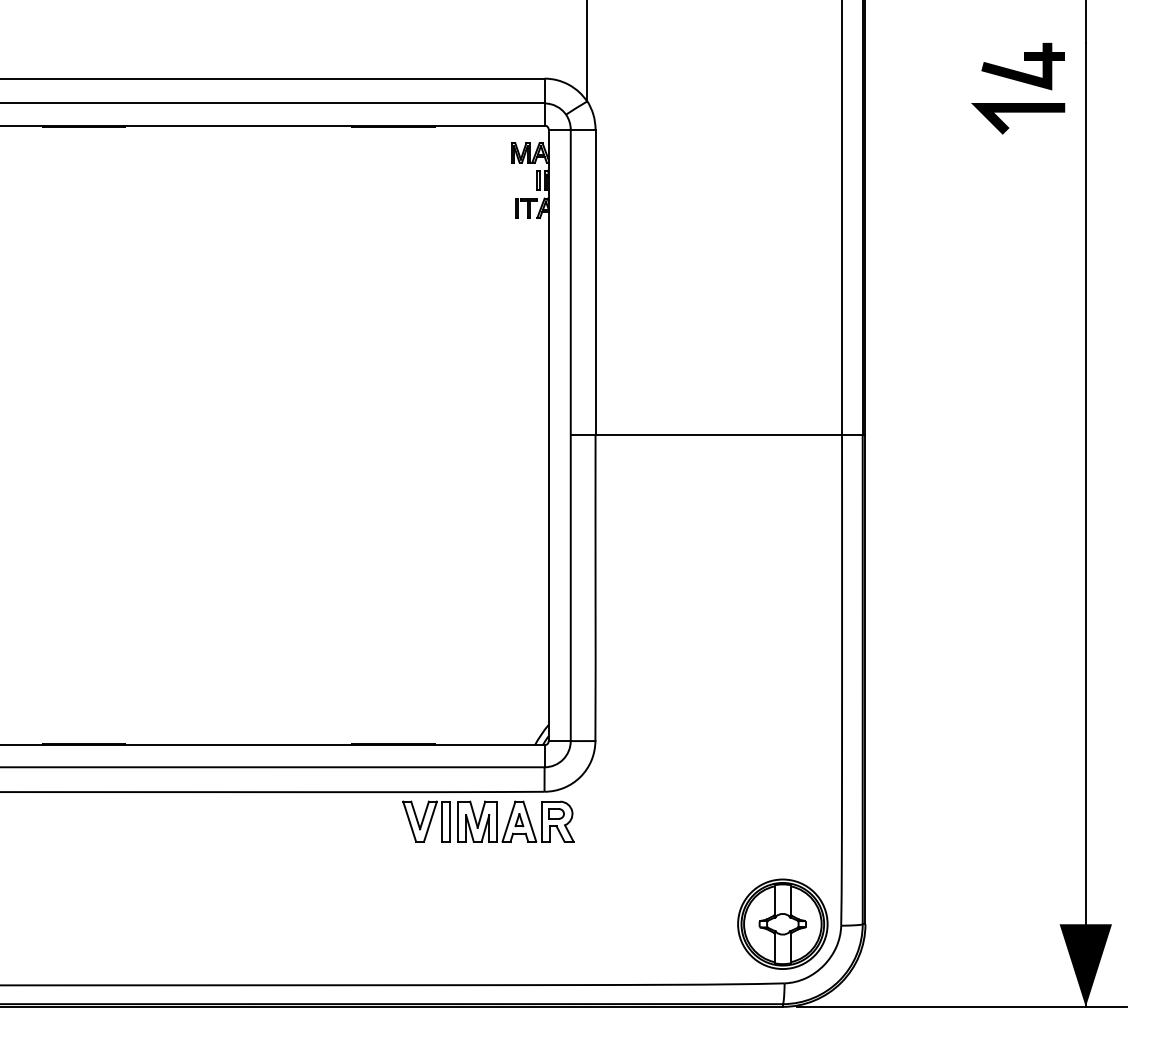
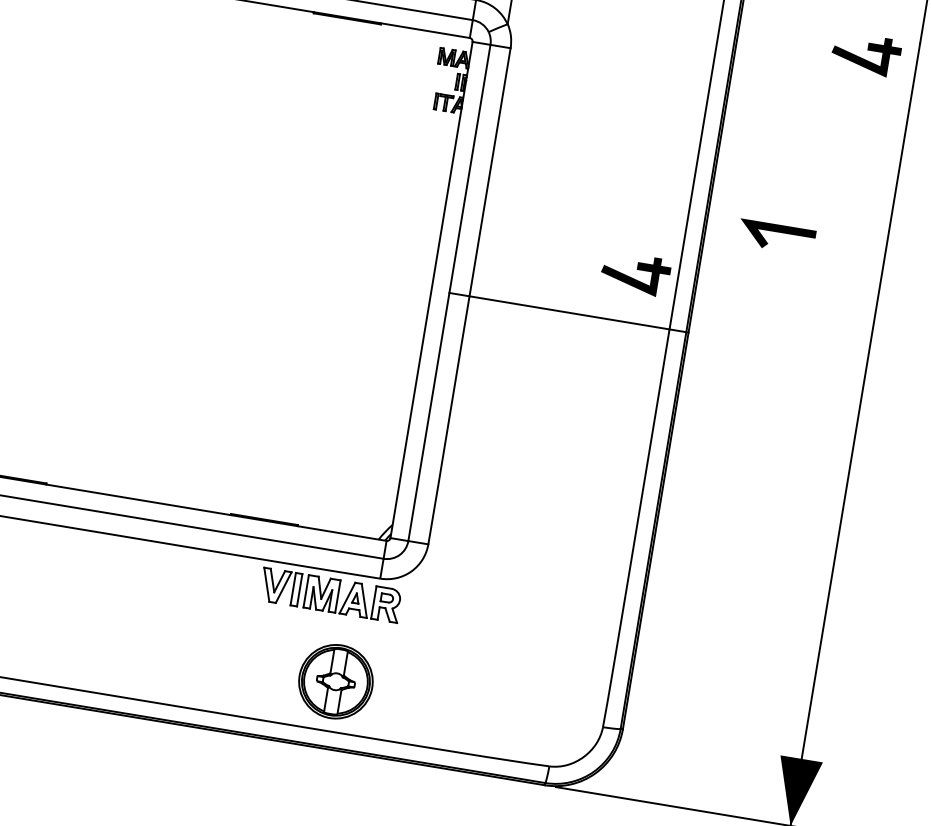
line: (1018, 112) -> (777, 232), moved
part: (789, 375) -> (634, 273), added
part: (782, 923) -> (335, 681), moved

